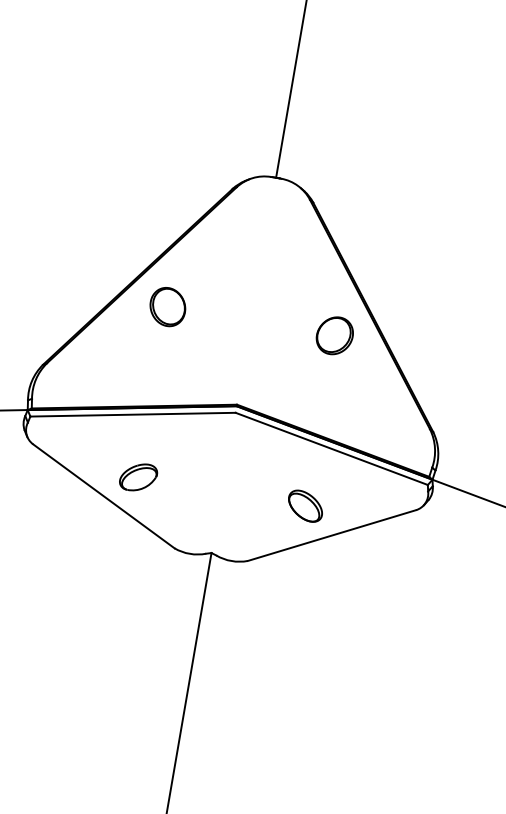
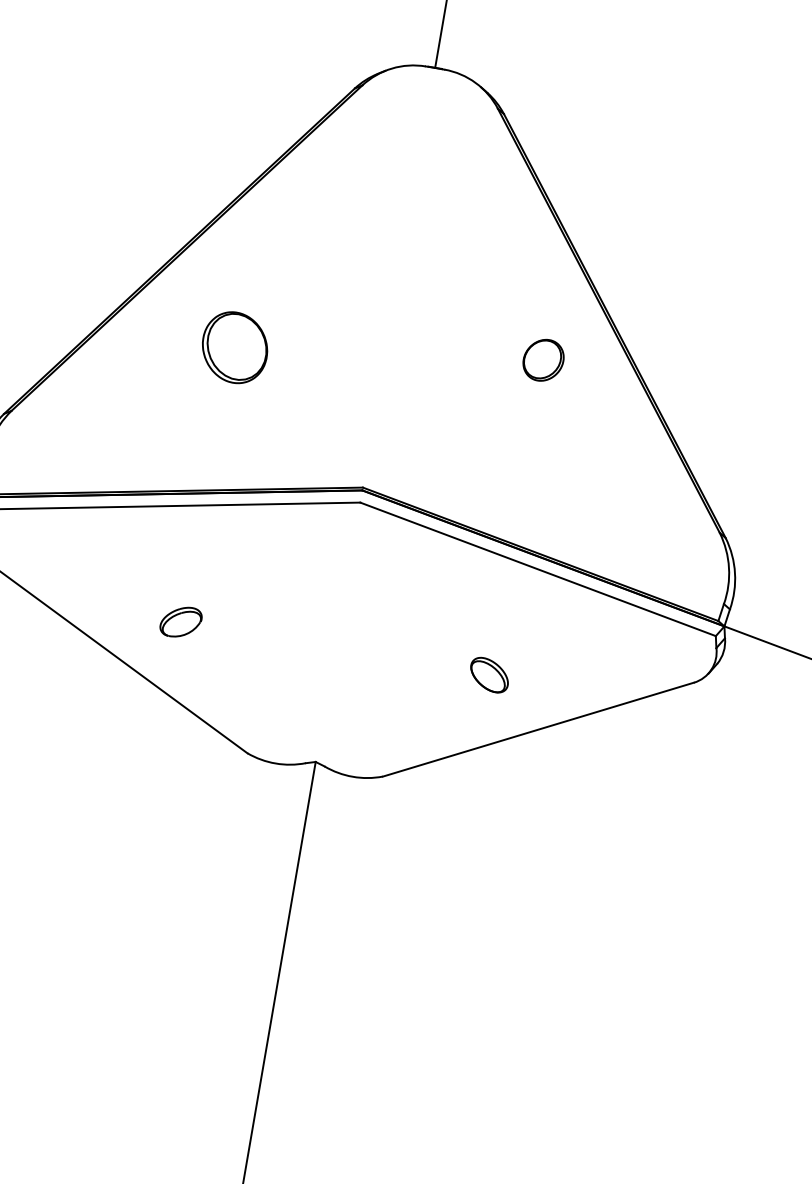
part: (167, 307) -> (234, 348), moved
part: (334, 335) -> (543, 359), size x0.6
part: (138, 477) -> (180, 622), size x0.6
part: (305, 505) -> (489, 674), size x0.6

